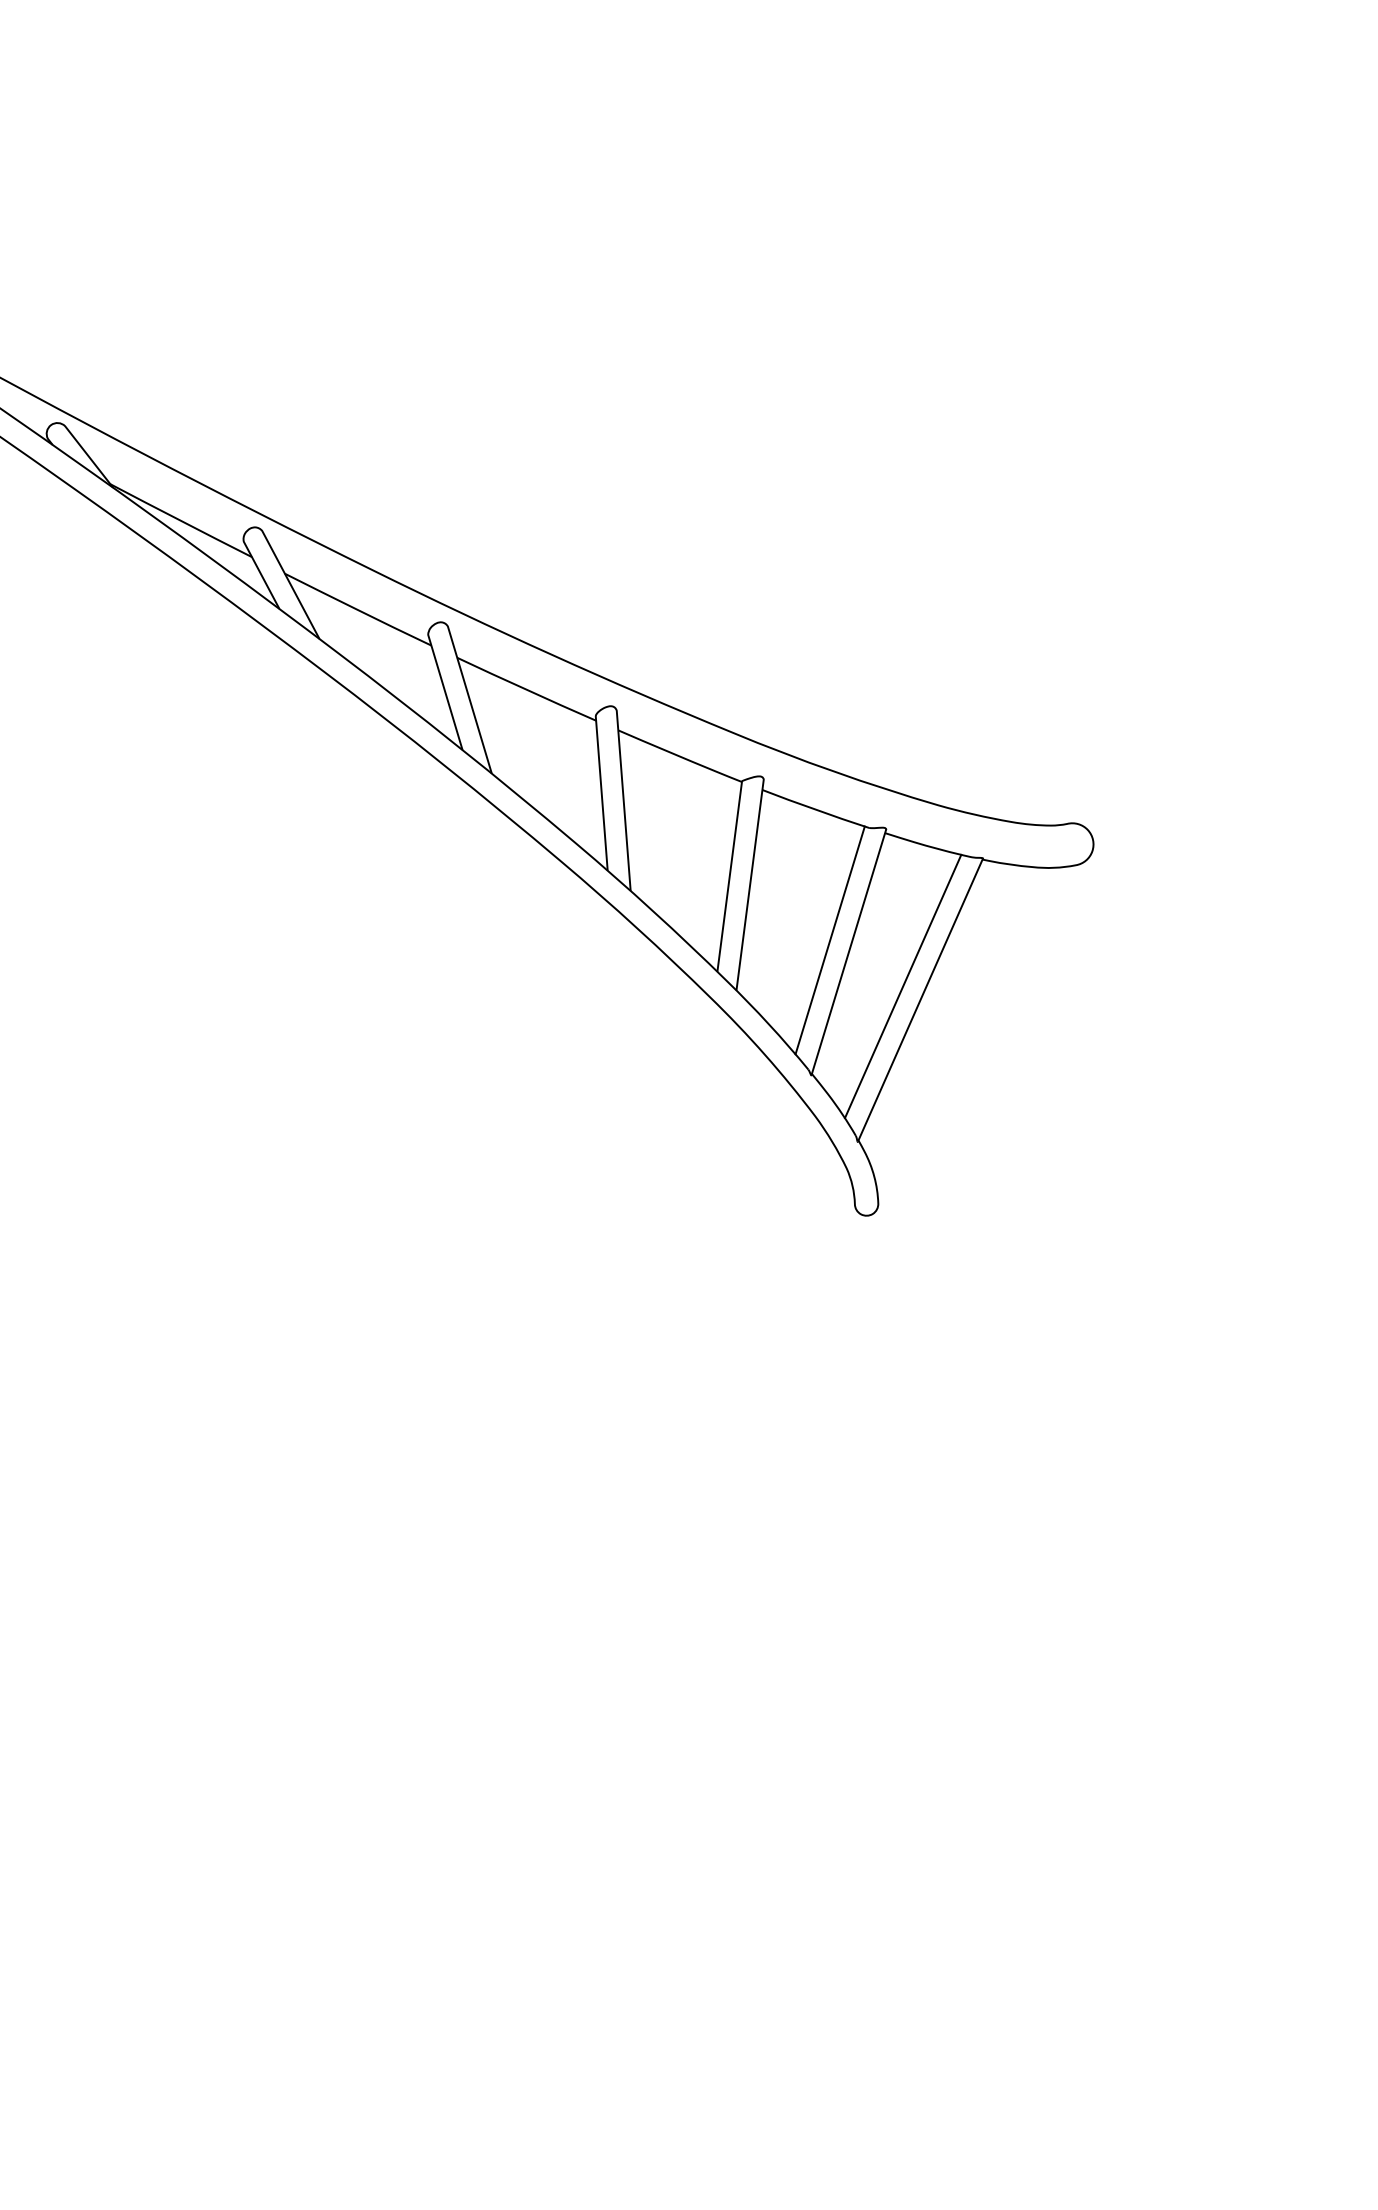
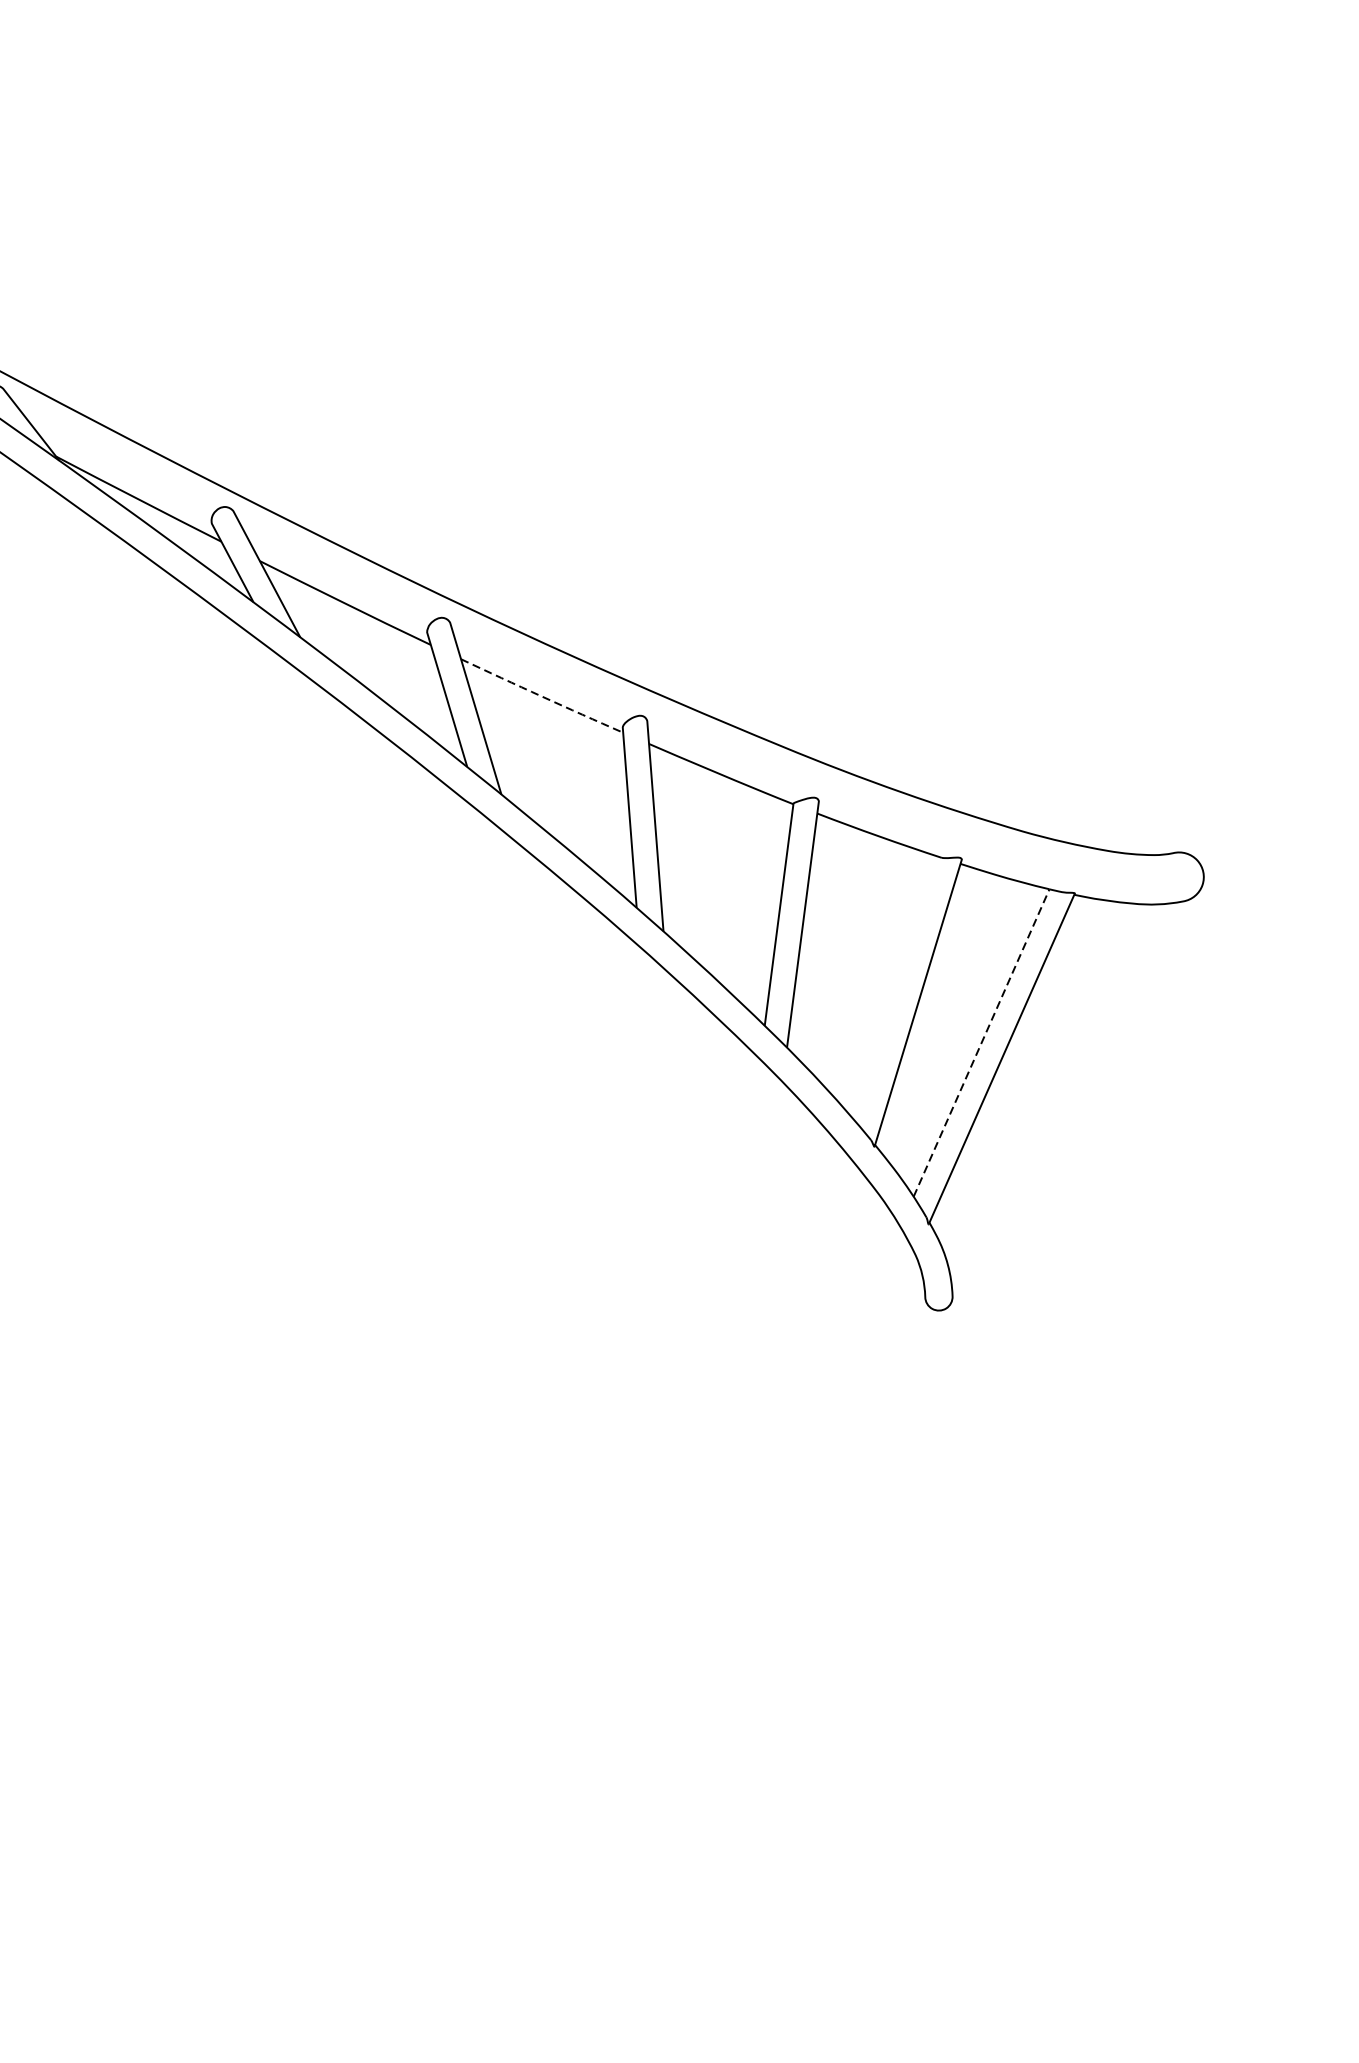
line: (526, 689) -> (541, 696), solid -> dashed
line: (829, 940) -> (895, 989), removed
line: (903, 986) -> (982, 1042), solid -> dashed

